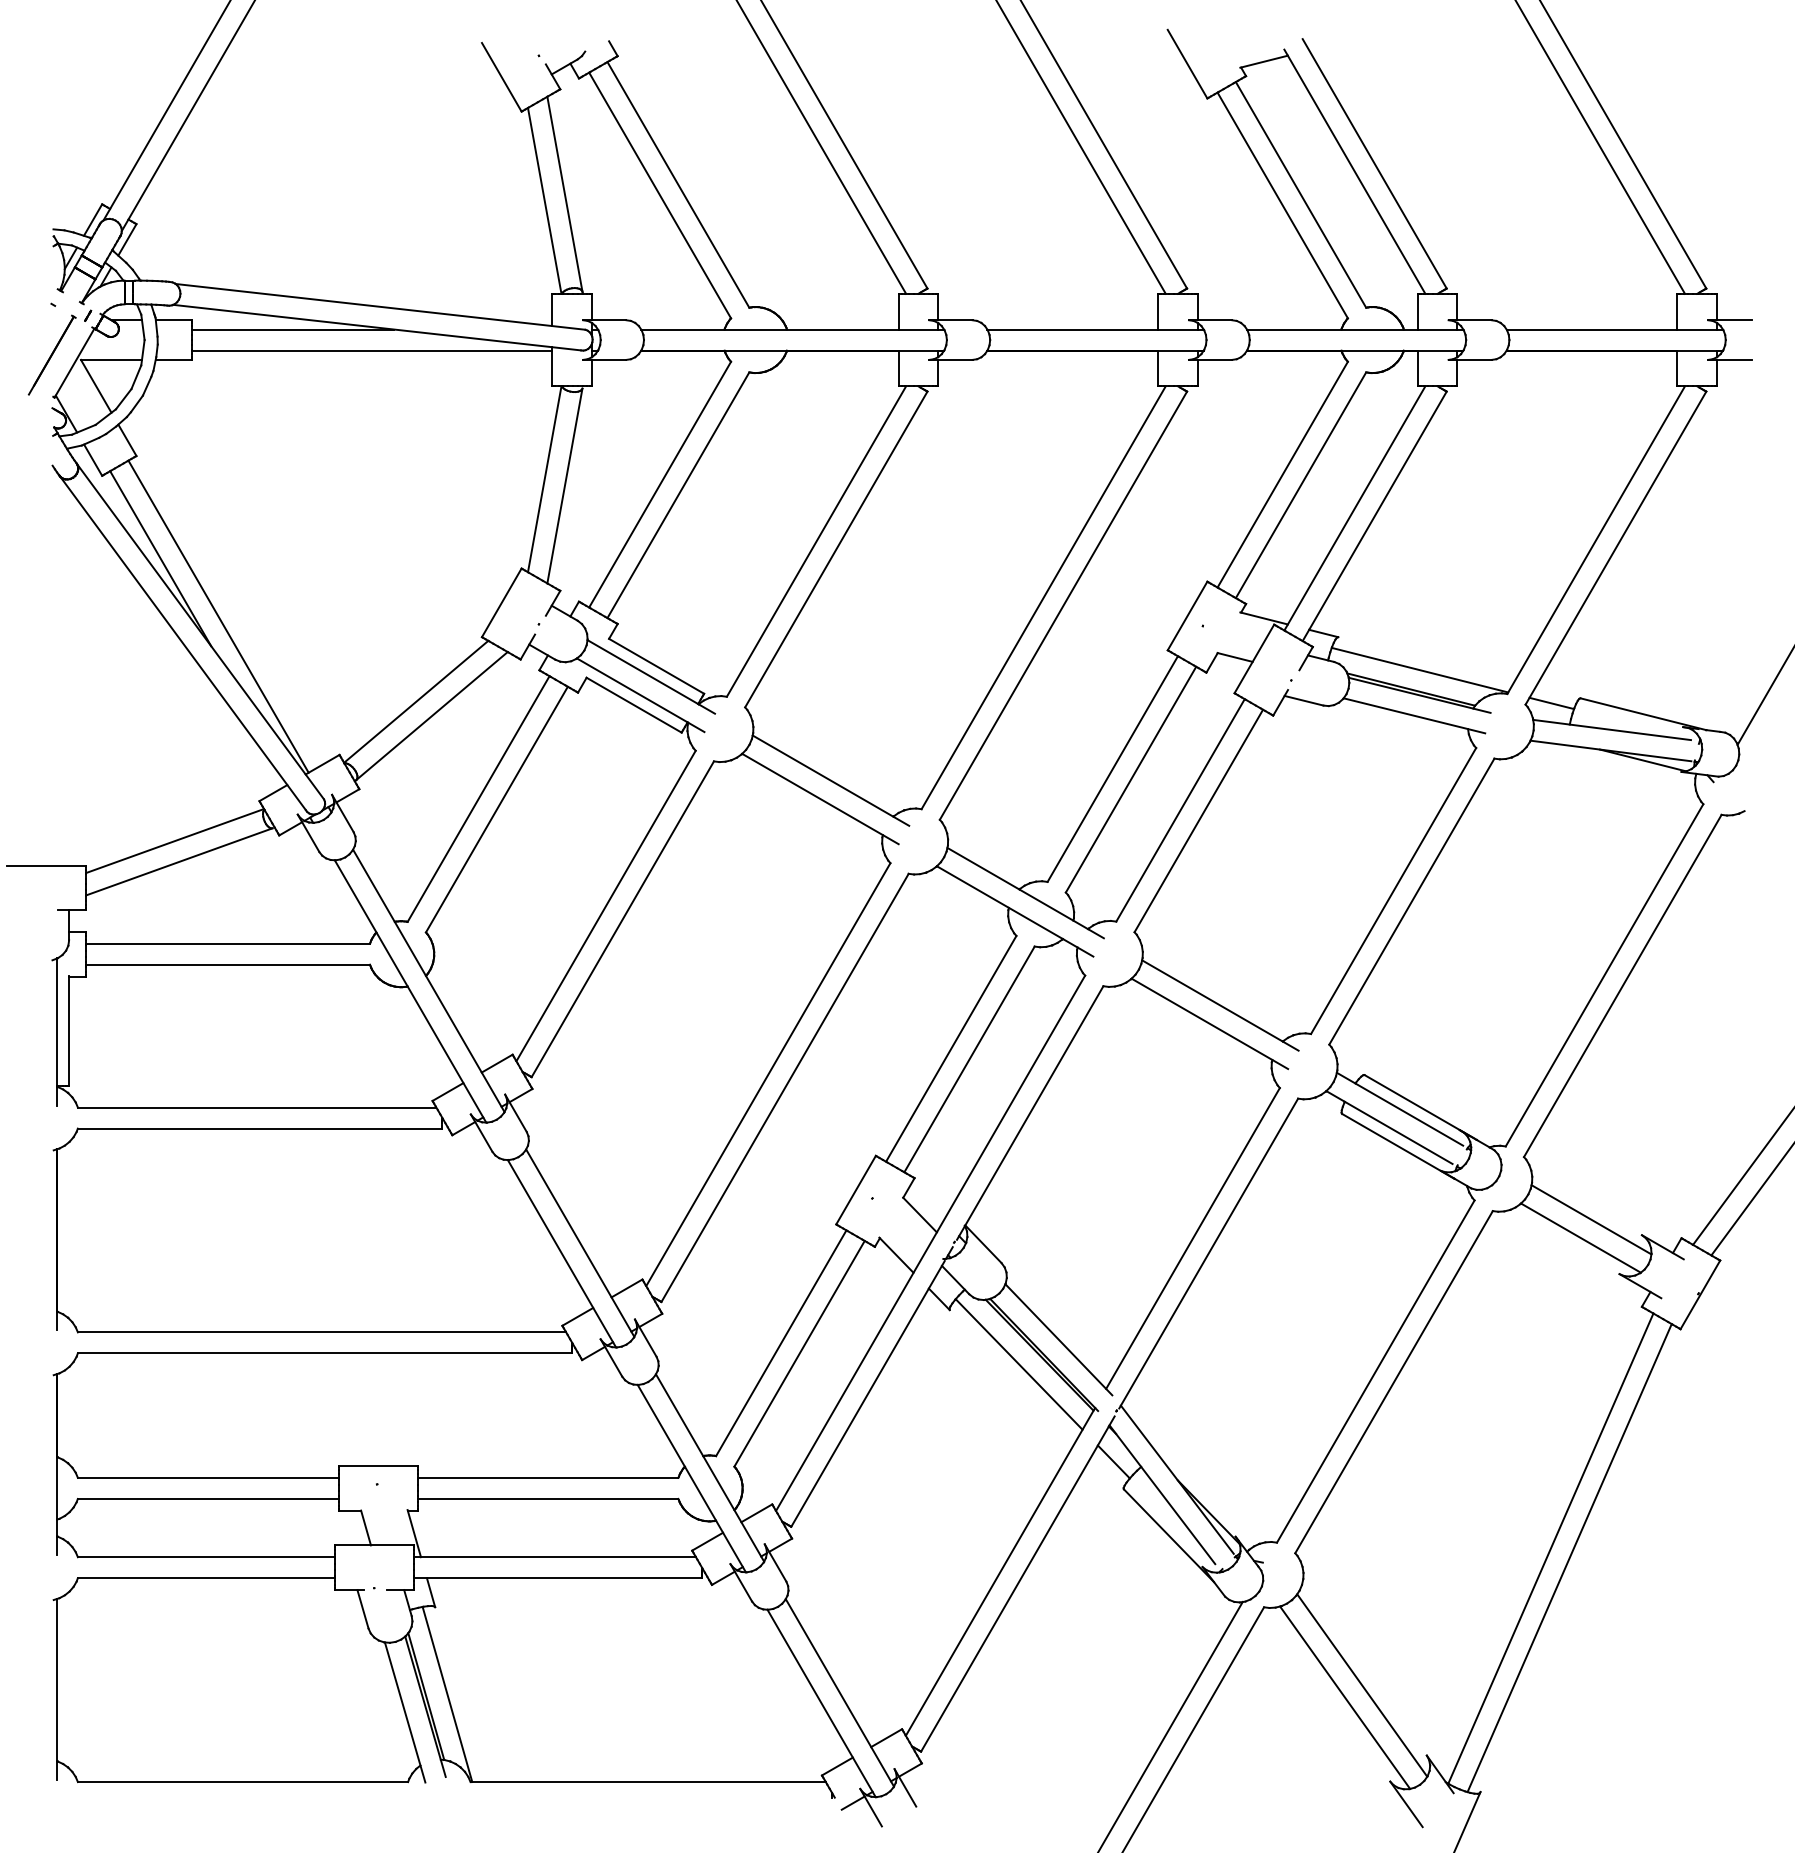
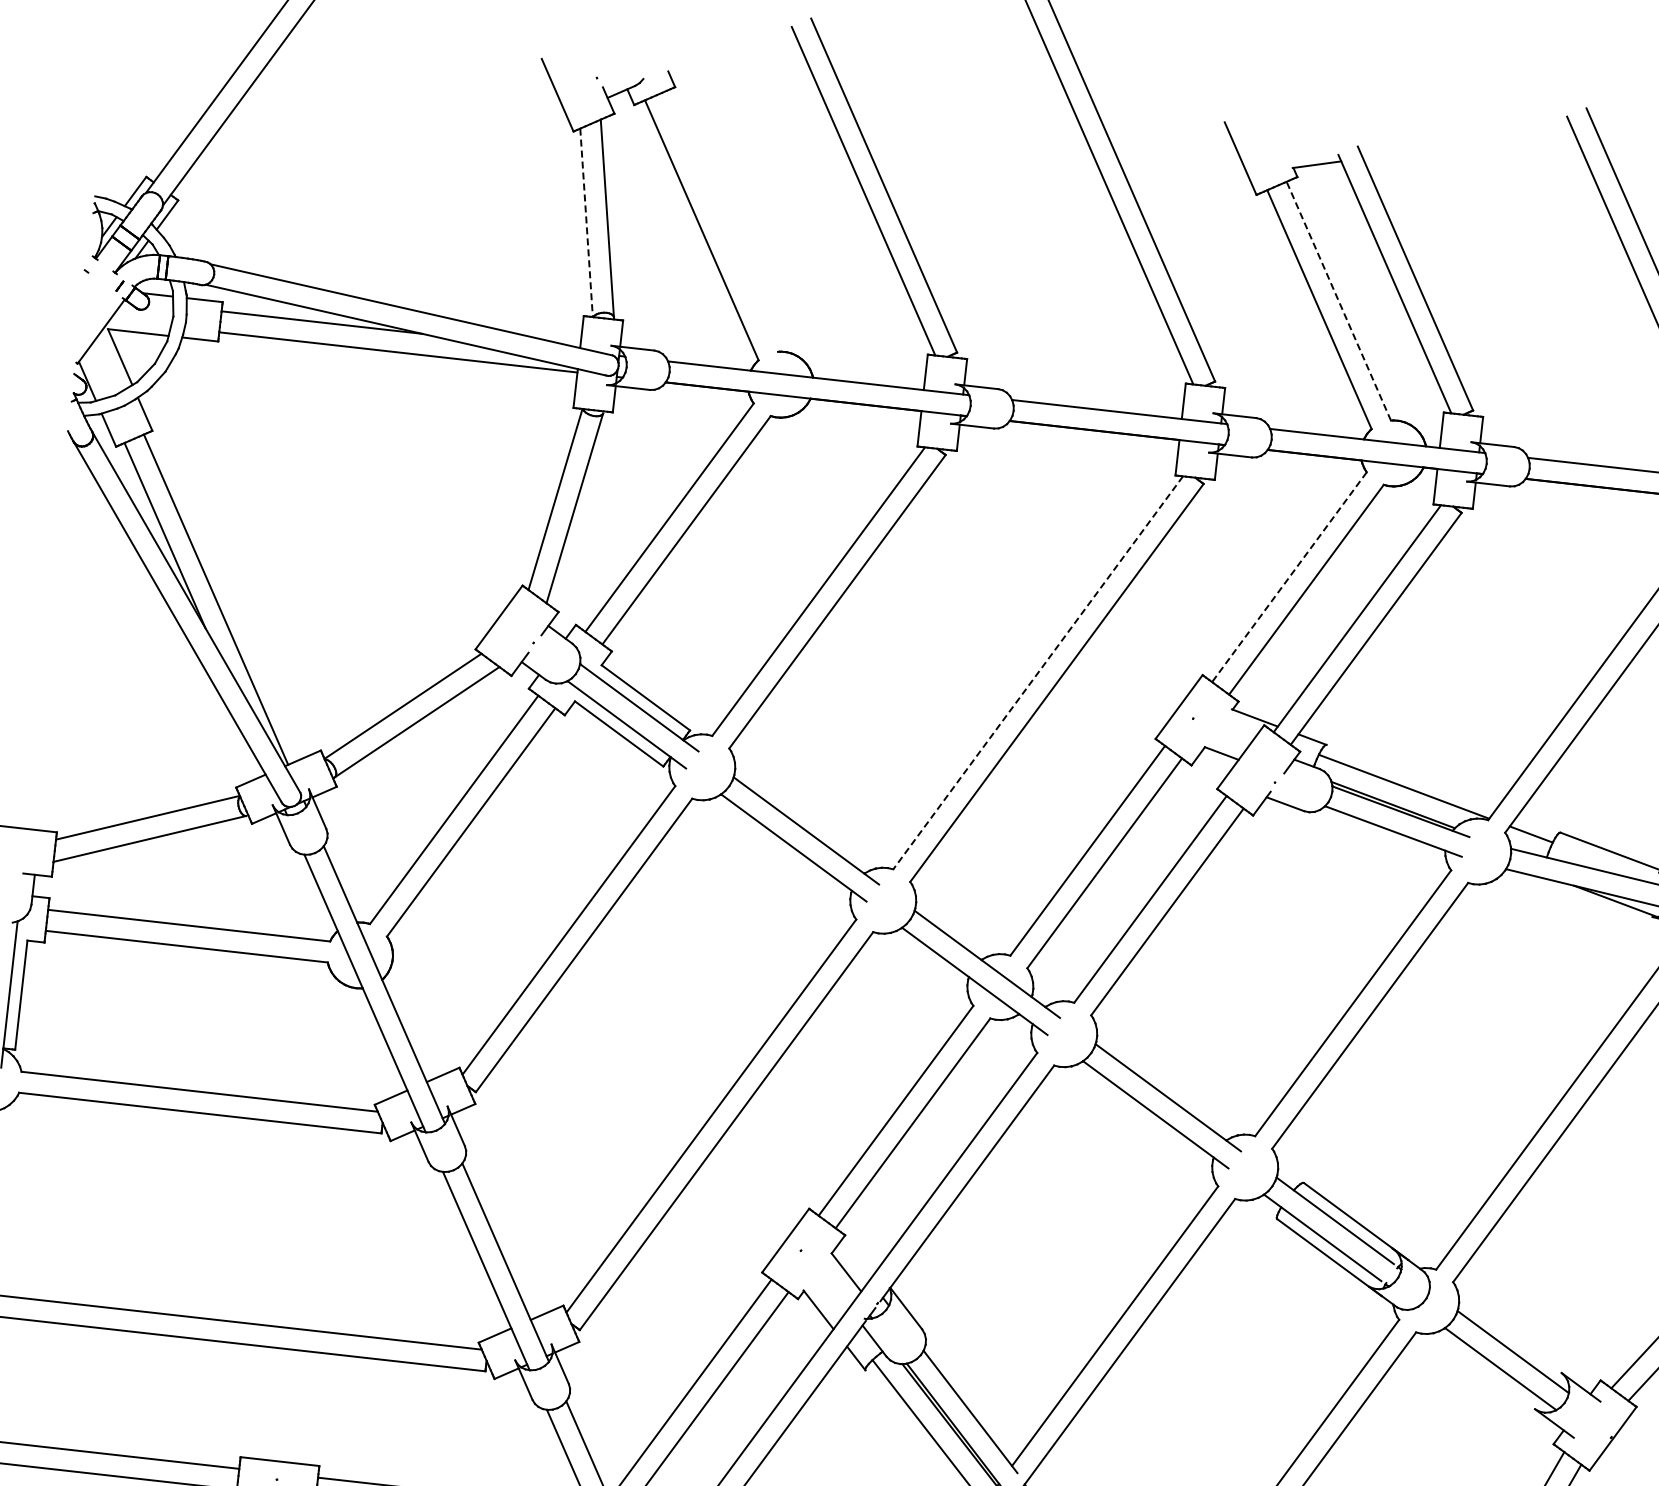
line: (678, 184) -> (721, 221), removed
line: (1300, 194) -> (1338, 300), solid -> dashed
line: (544, 201) -> (586, 223), solid -> dashed
part: (51, 354) -> (79, 320), removed
line: (1282, 475) -> (1289, 577), solid -> dashed
line: (1043, 598) -> (1037, 673), solid -> dashed

